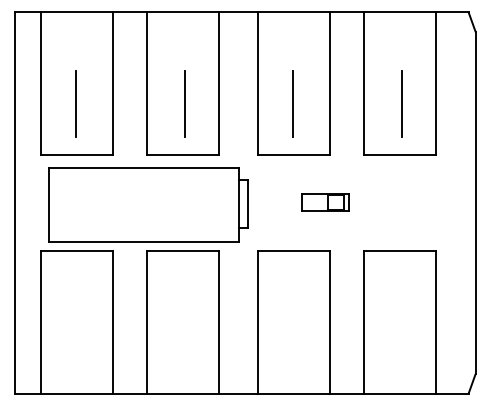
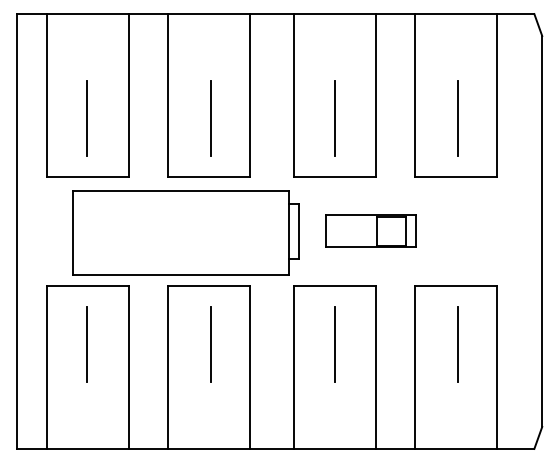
part: (324, 202) -> (370, 230), size x1.67
part: (147, 204) -> (185, 232), moved
line: (76, 302) -> (87, 344), added
line: (184, 302) -> (210, 344), added
line: (293, 302) -> (334, 344), added
line: (402, 302) -> (458, 344), added

